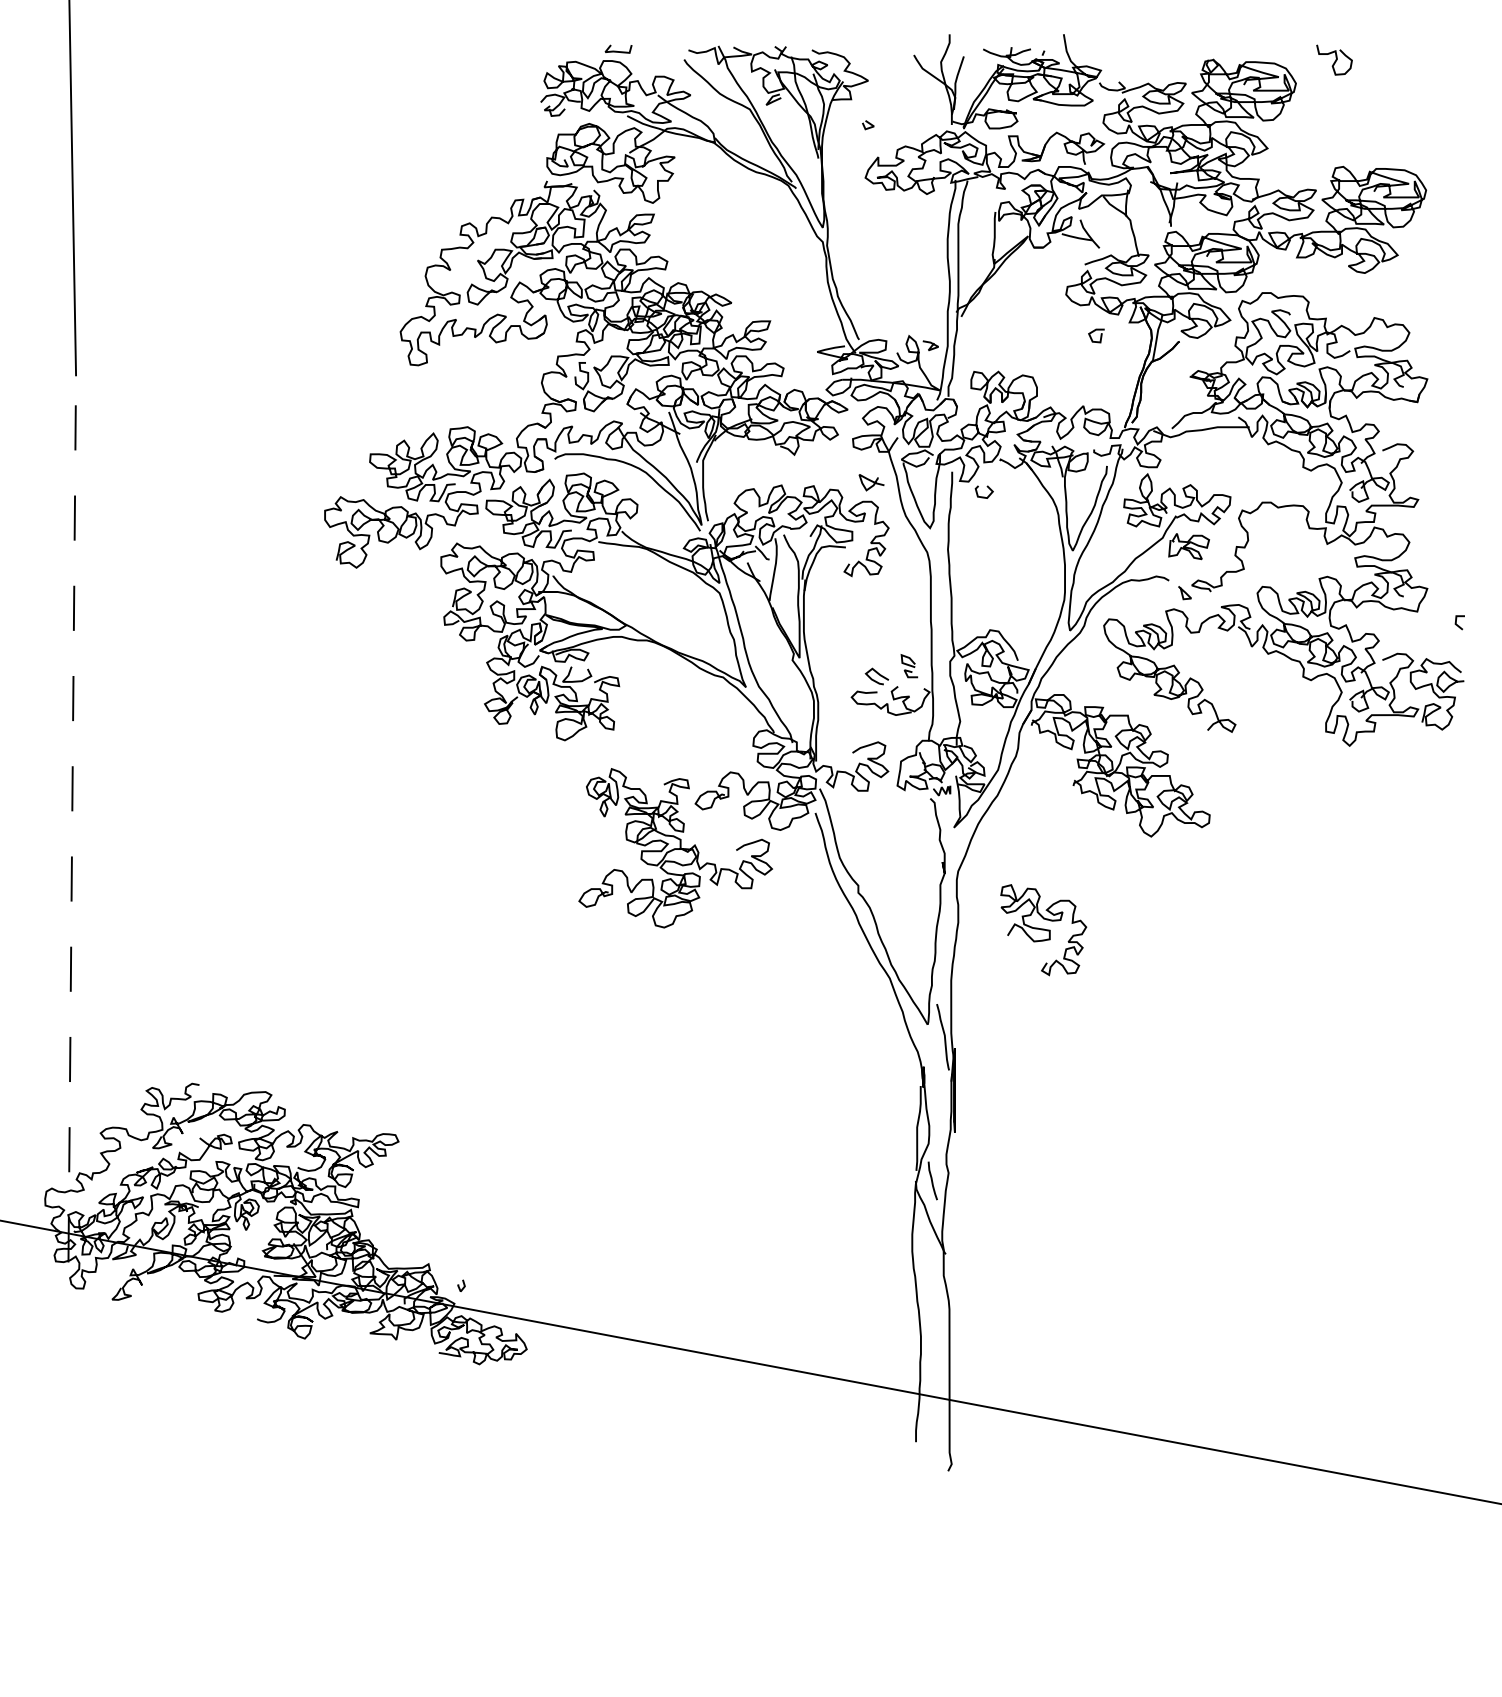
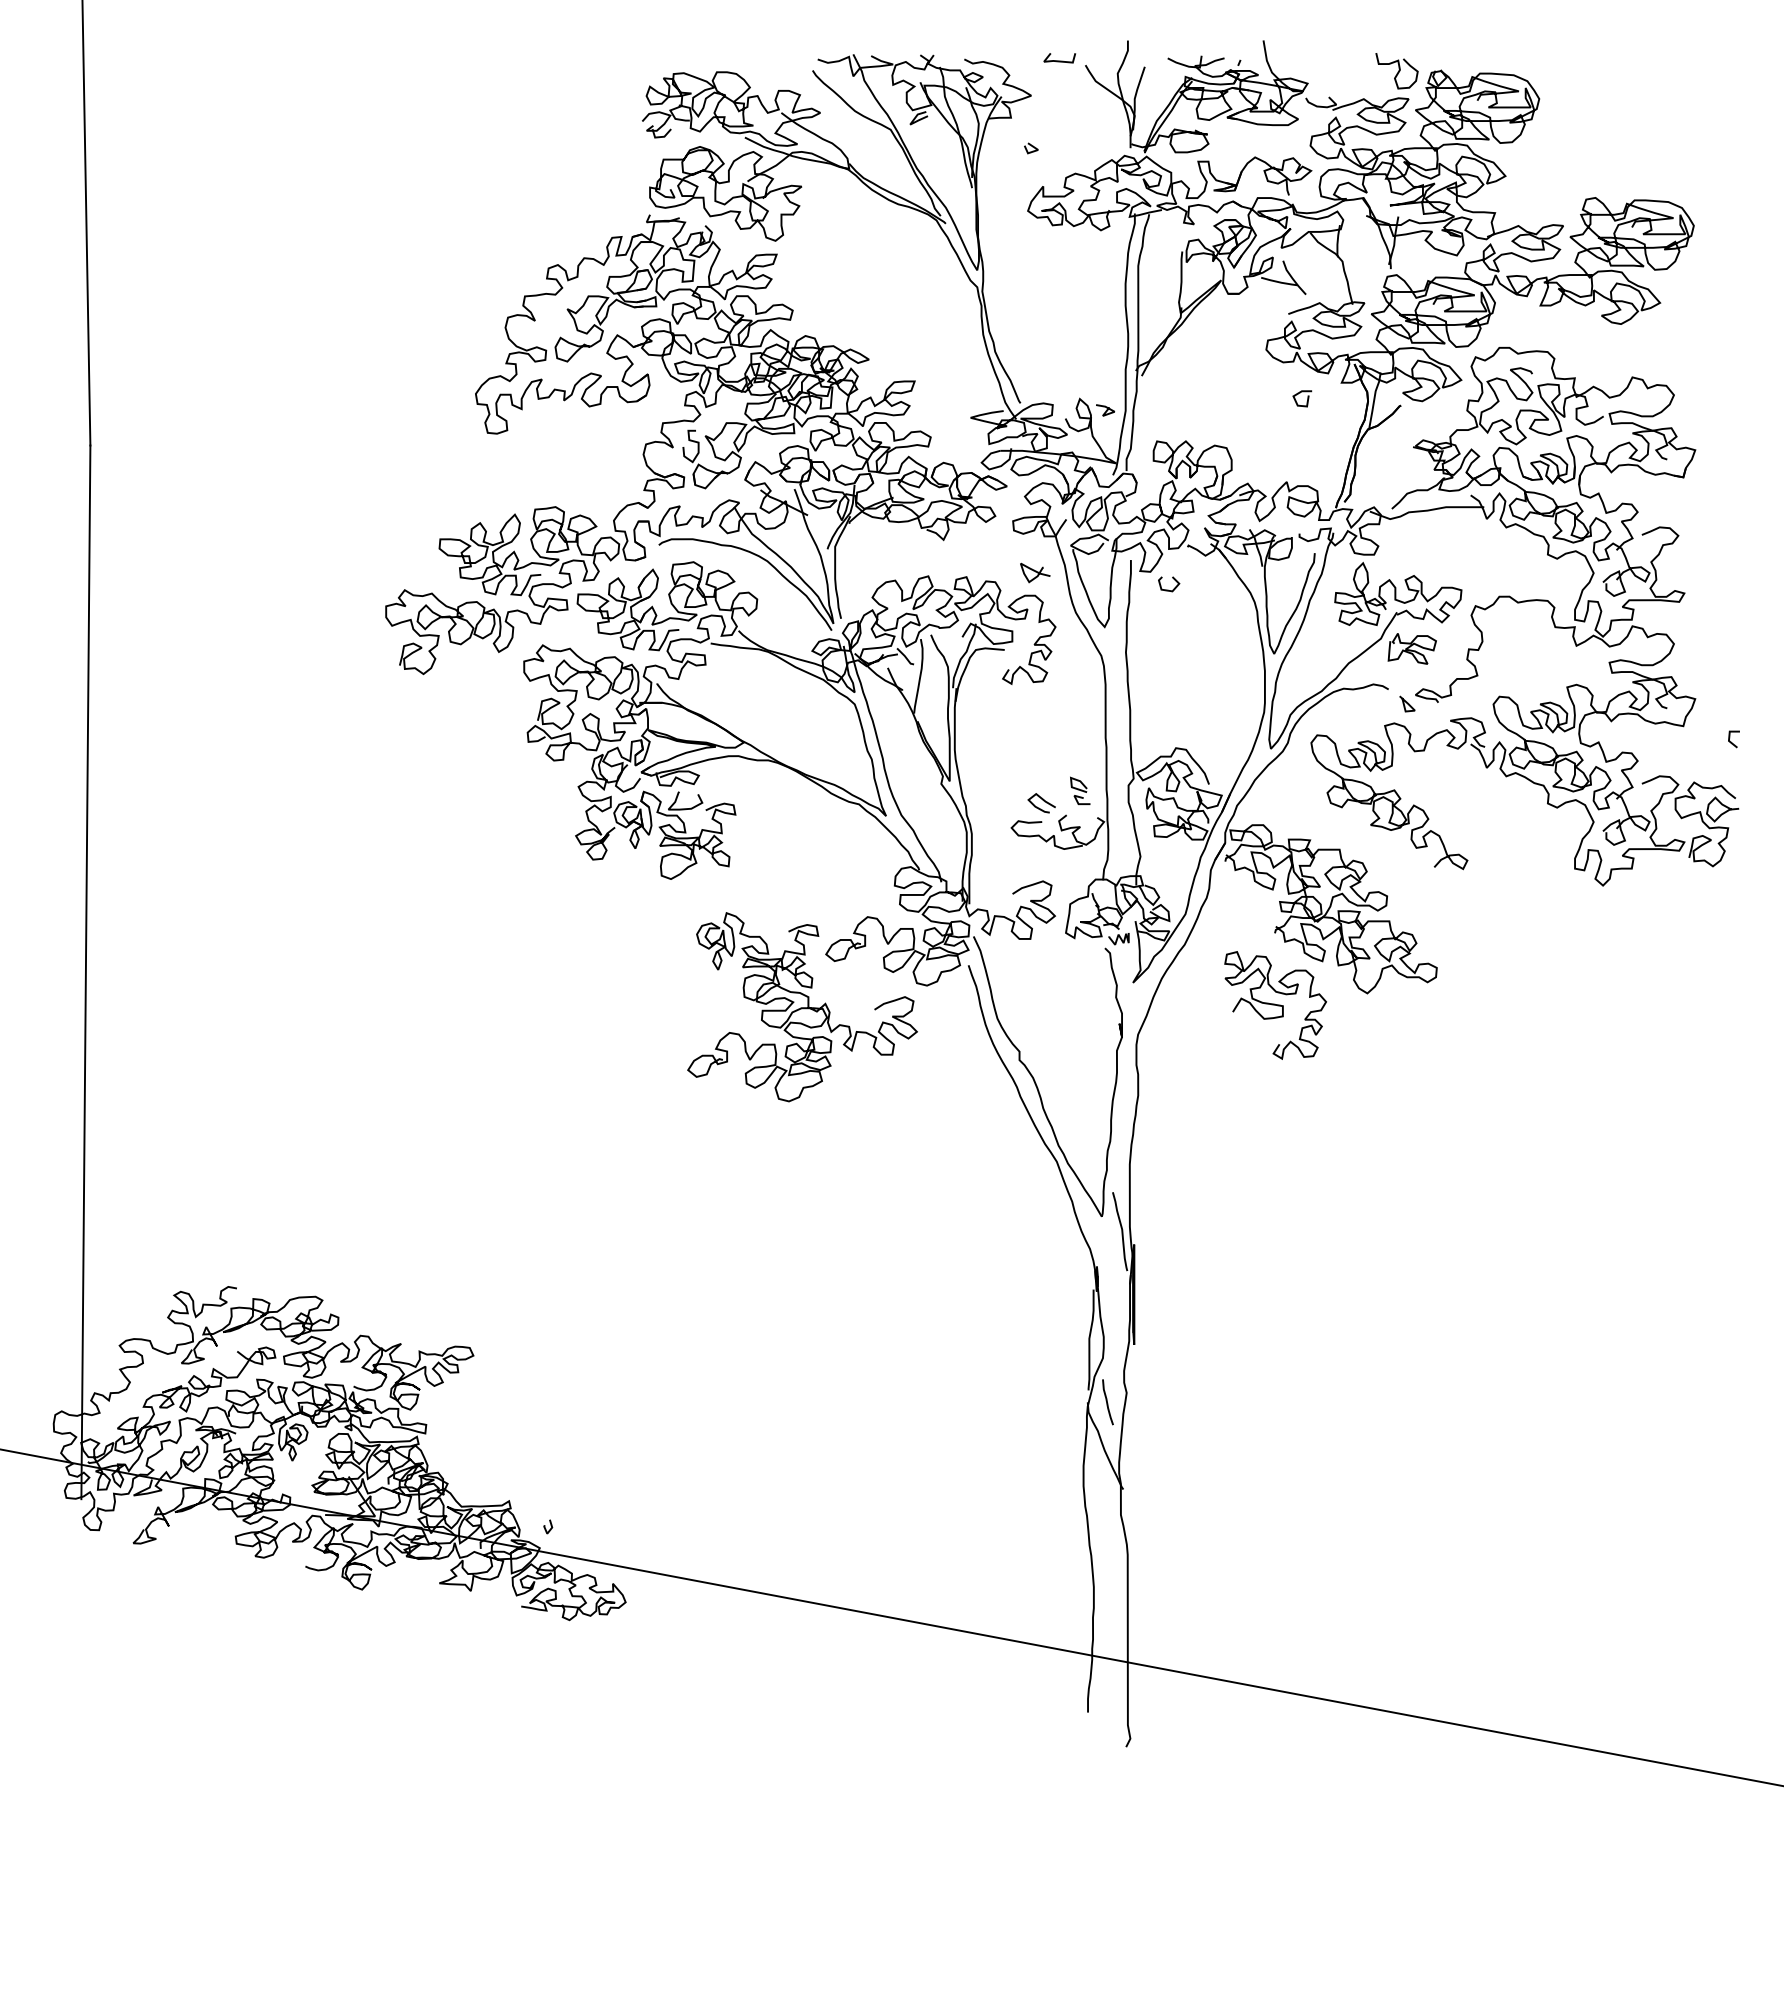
curve: (618, 51) -> (1059, 60), moved
curve: (1334, 61) -> (1397, 72), moved
line: (71, 819) -> (85, 972), dashed -> solid
curve: (1043, 930) -> (1275, 1005), moved

